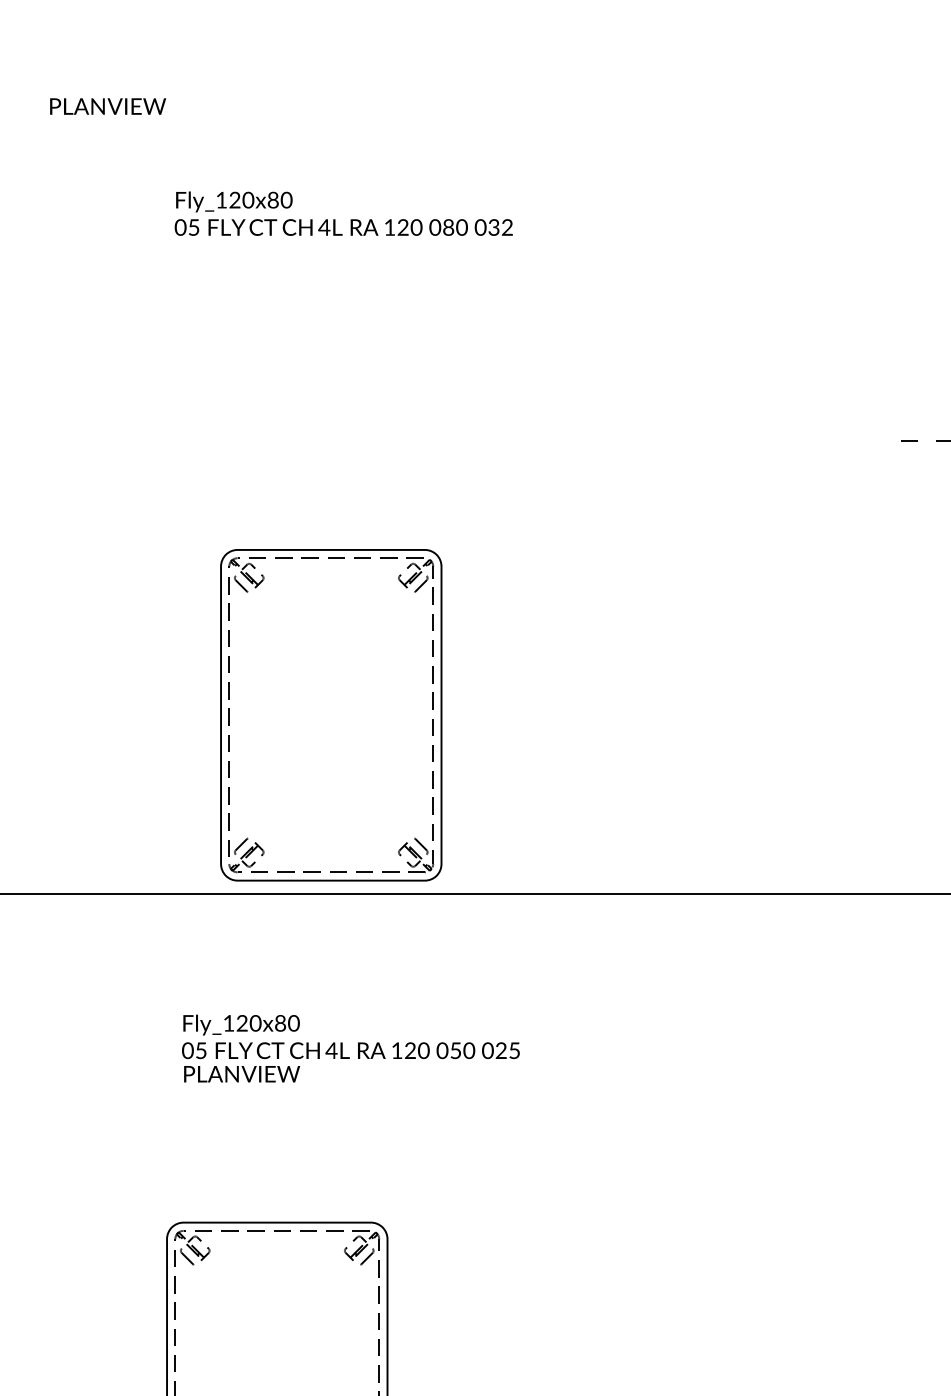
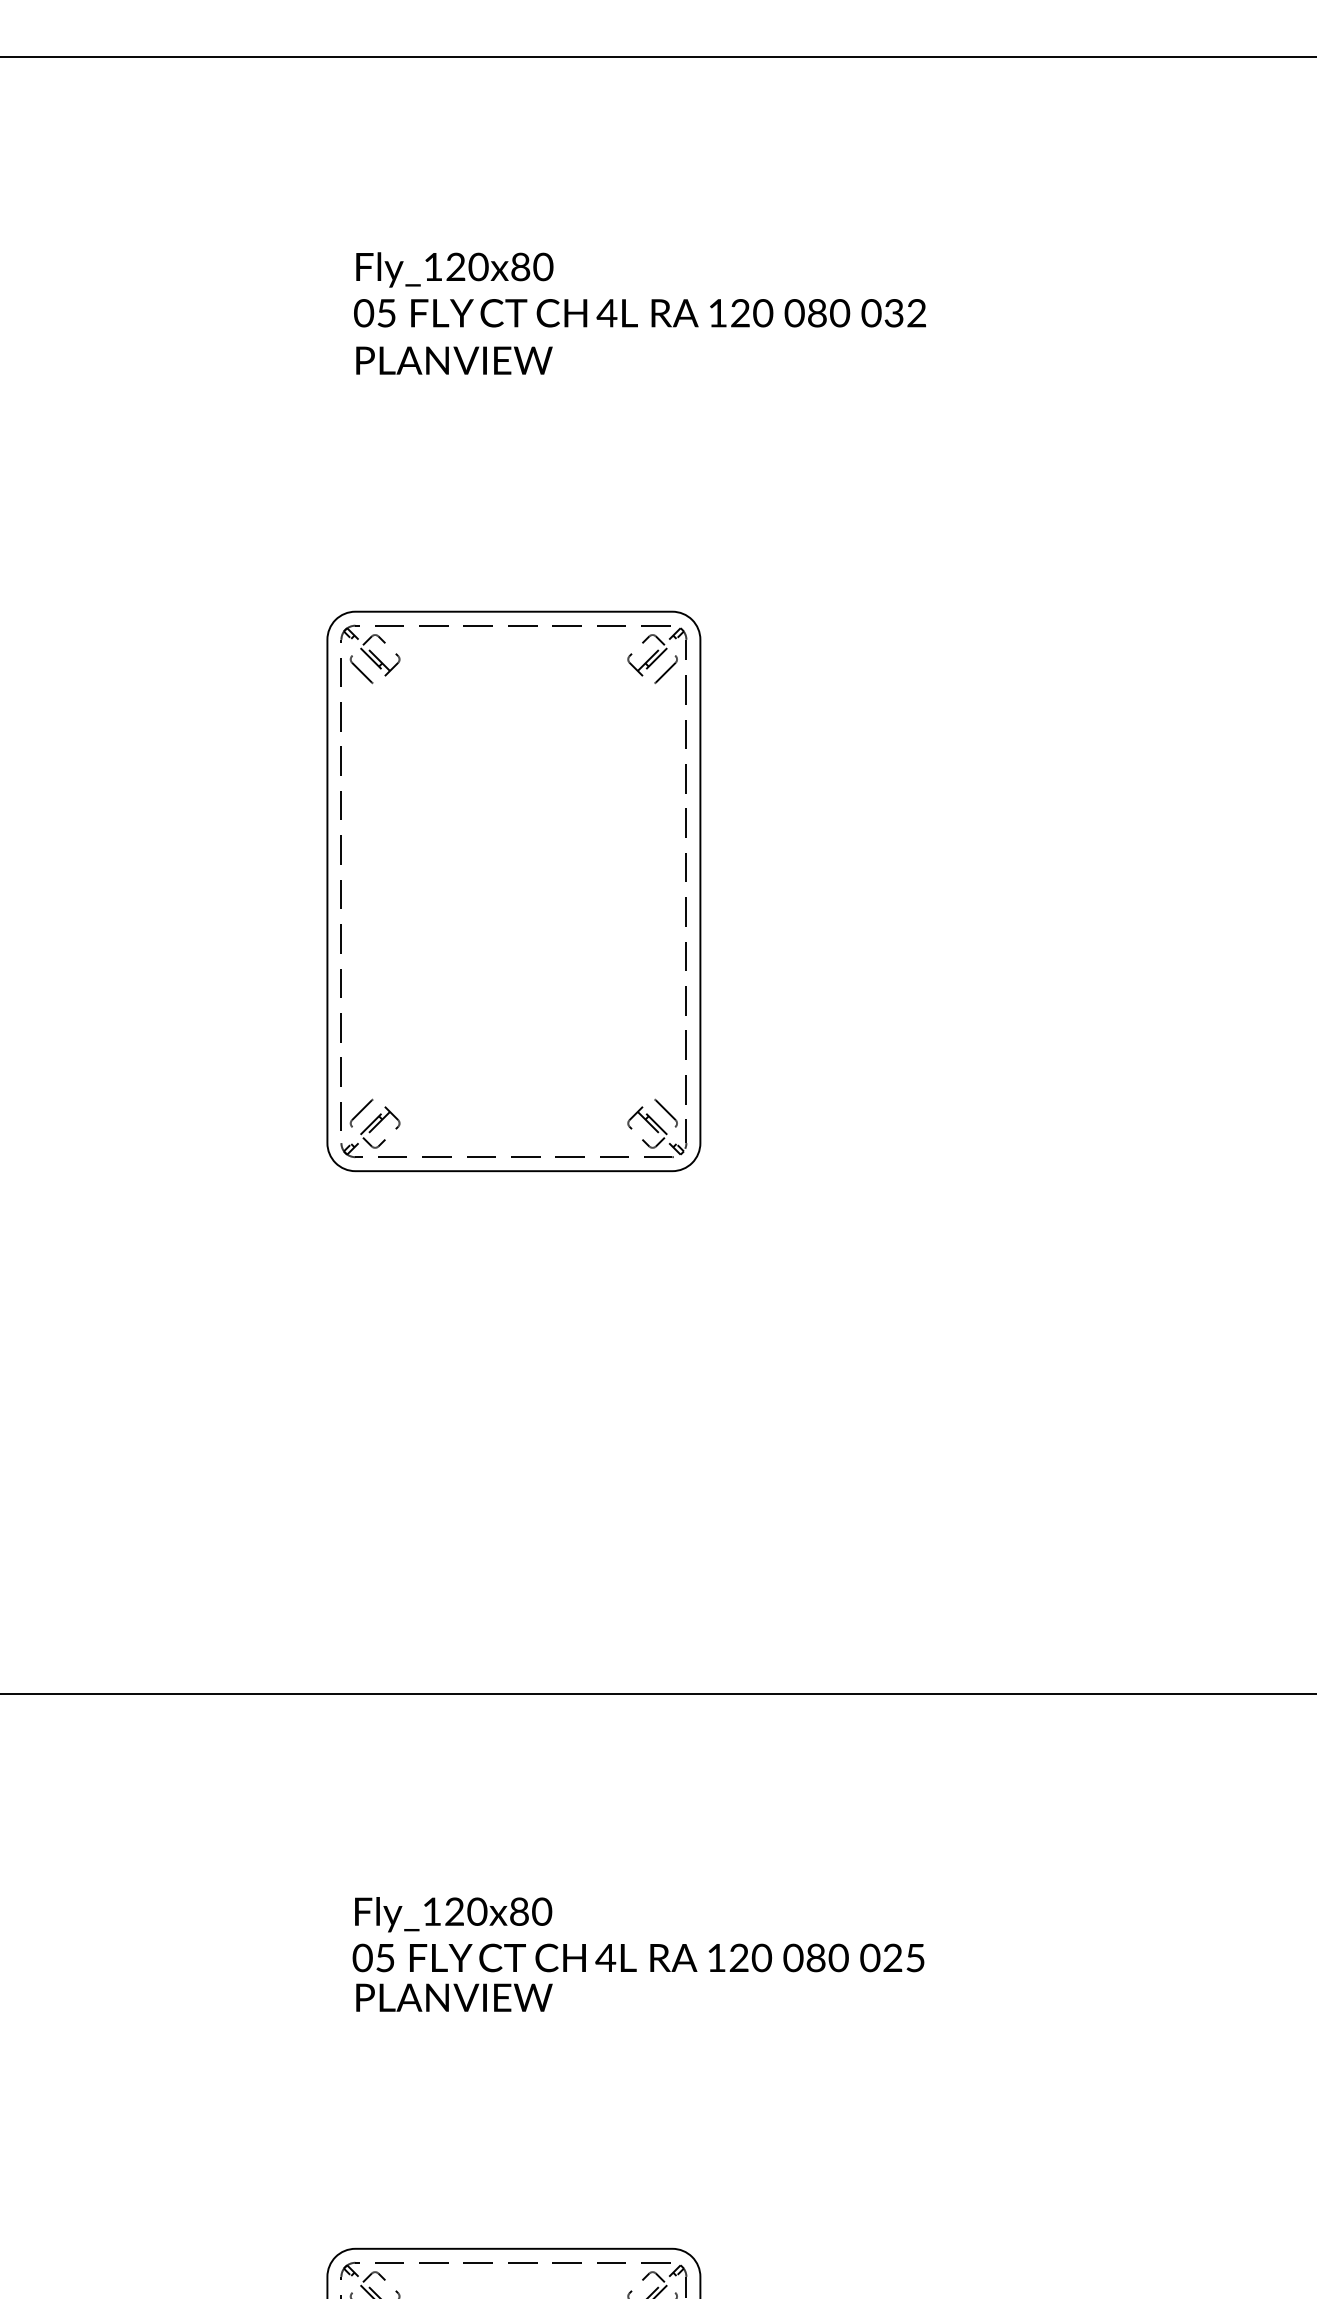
text: (108, 106) -> (455, 360), moved
text: (343, 213) -> (639, 289), moved
part: (331, 715) -> (514, 891), moved
text: (455, 1050) -> (815, 1957), 050 -> 080

